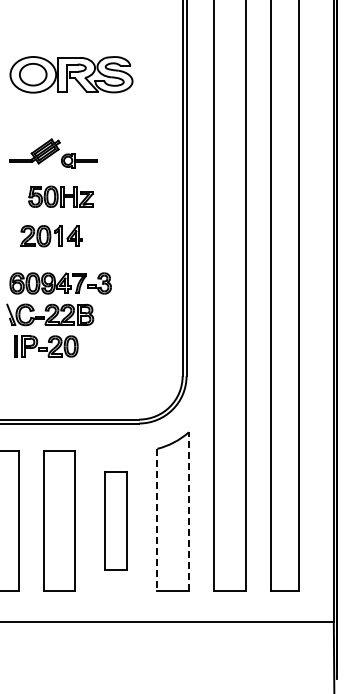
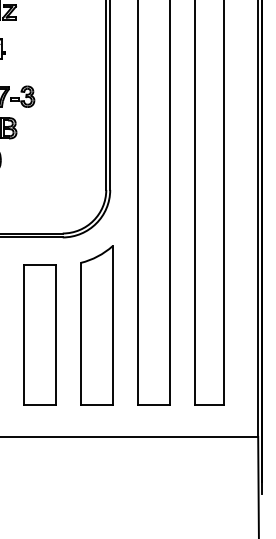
line: (188, 510) -> (112, 324), dashed -> solid
line: (157, 519) -> (81, 333), dashed -> solid
part: (116, 520) -> (39, 334), size x1.43

